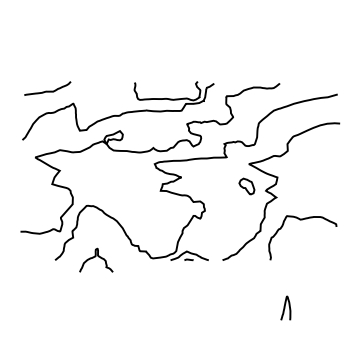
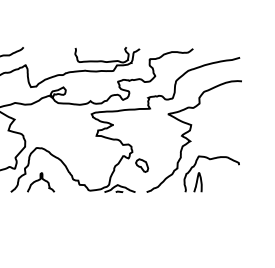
part: (246, 186) -> (141, 165), moved
curve: (95, 257) -> (40, 180), moved
curve: (285, 307) -> (197, 181), moved

